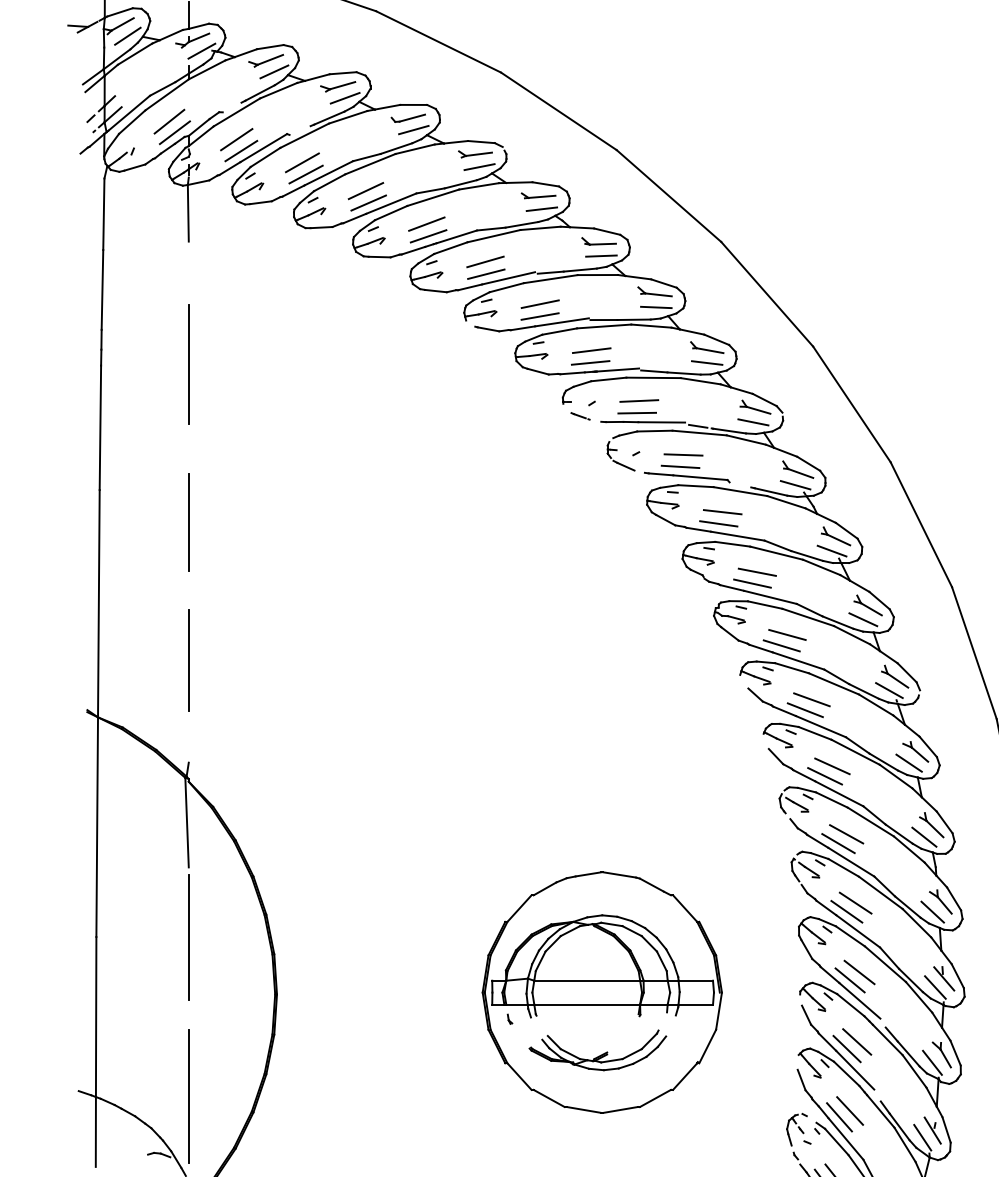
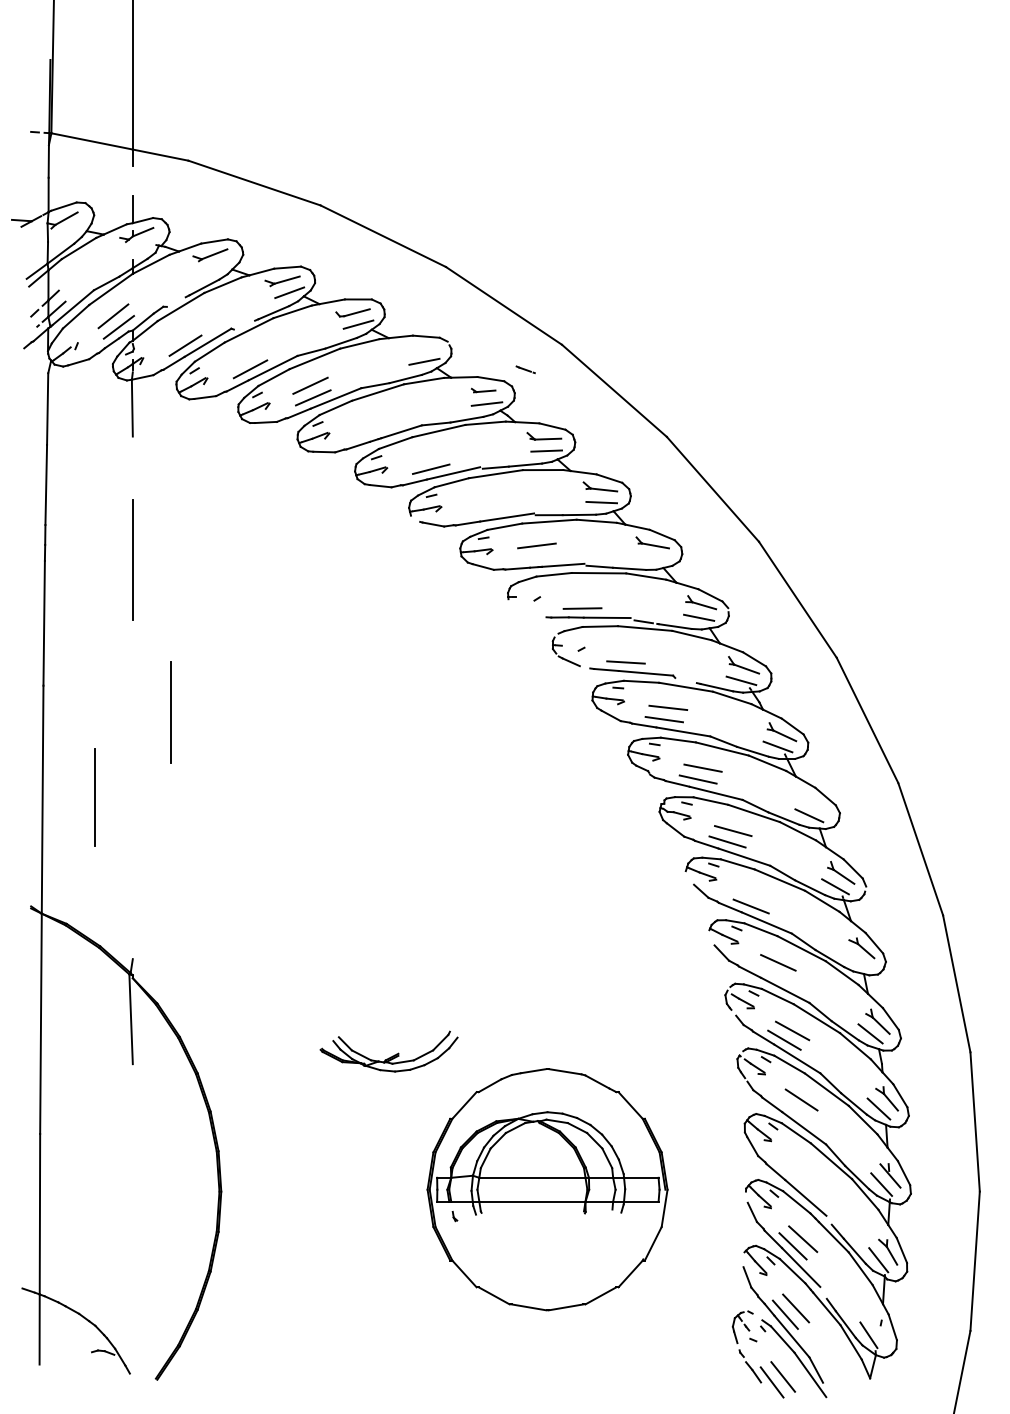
line: (127, 36) -> (71, 230), removed
line: (201, 51) -> (145, 245), removed
line: (274, 71) -> (218, 265), removed
line: (236, 138) -> (180, 333), removed
part: (474, 154) -> (419, 349), removed
line: (302, 162) -> (246, 357), removed
part: (538, 195) -> (483, 390), size x0.7
line: (426, 223) -> (371, 418), removed
line: (428, 236) -> (373, 431), removed
line: (485, 261) -> (430, 456), removed
line: (539, 304) -> (484, 499), removed
line: (539, 316) -> (484, 511), removed
line: (590, 363) -> (535, 558), removed
line: (706, 363) -> (652, 558), removed
line: (639, 401) -> (584, 596), removed
line: (580, 416) -> (525, 369), moved
line: (683, 454) -> (628, 650), removed
line: (188, 522) -> (94, 797), moved
part: (867, 605) -> (813, 801), removed
line: (188, 660) -> (170, 712), moved
line: (811, 699) -> (757, 895), removed
line: (909, 763) -> (855, 959), removed
line: (824, 776) -> (770, 972), removed
line: (846, 911) -> (792, 1108), removed
line: (188, 937) -> (132, 1134), removed
line: (859, 972) -> (805, 1169), removed
line: (849, 980) -> (795, 1177), removed
part: (597, 1050) -> (388, 1051), moved
line: (188, 1096) -> (132, 1293), removed
line: (932, 1130) -> (878, 1328), removed

